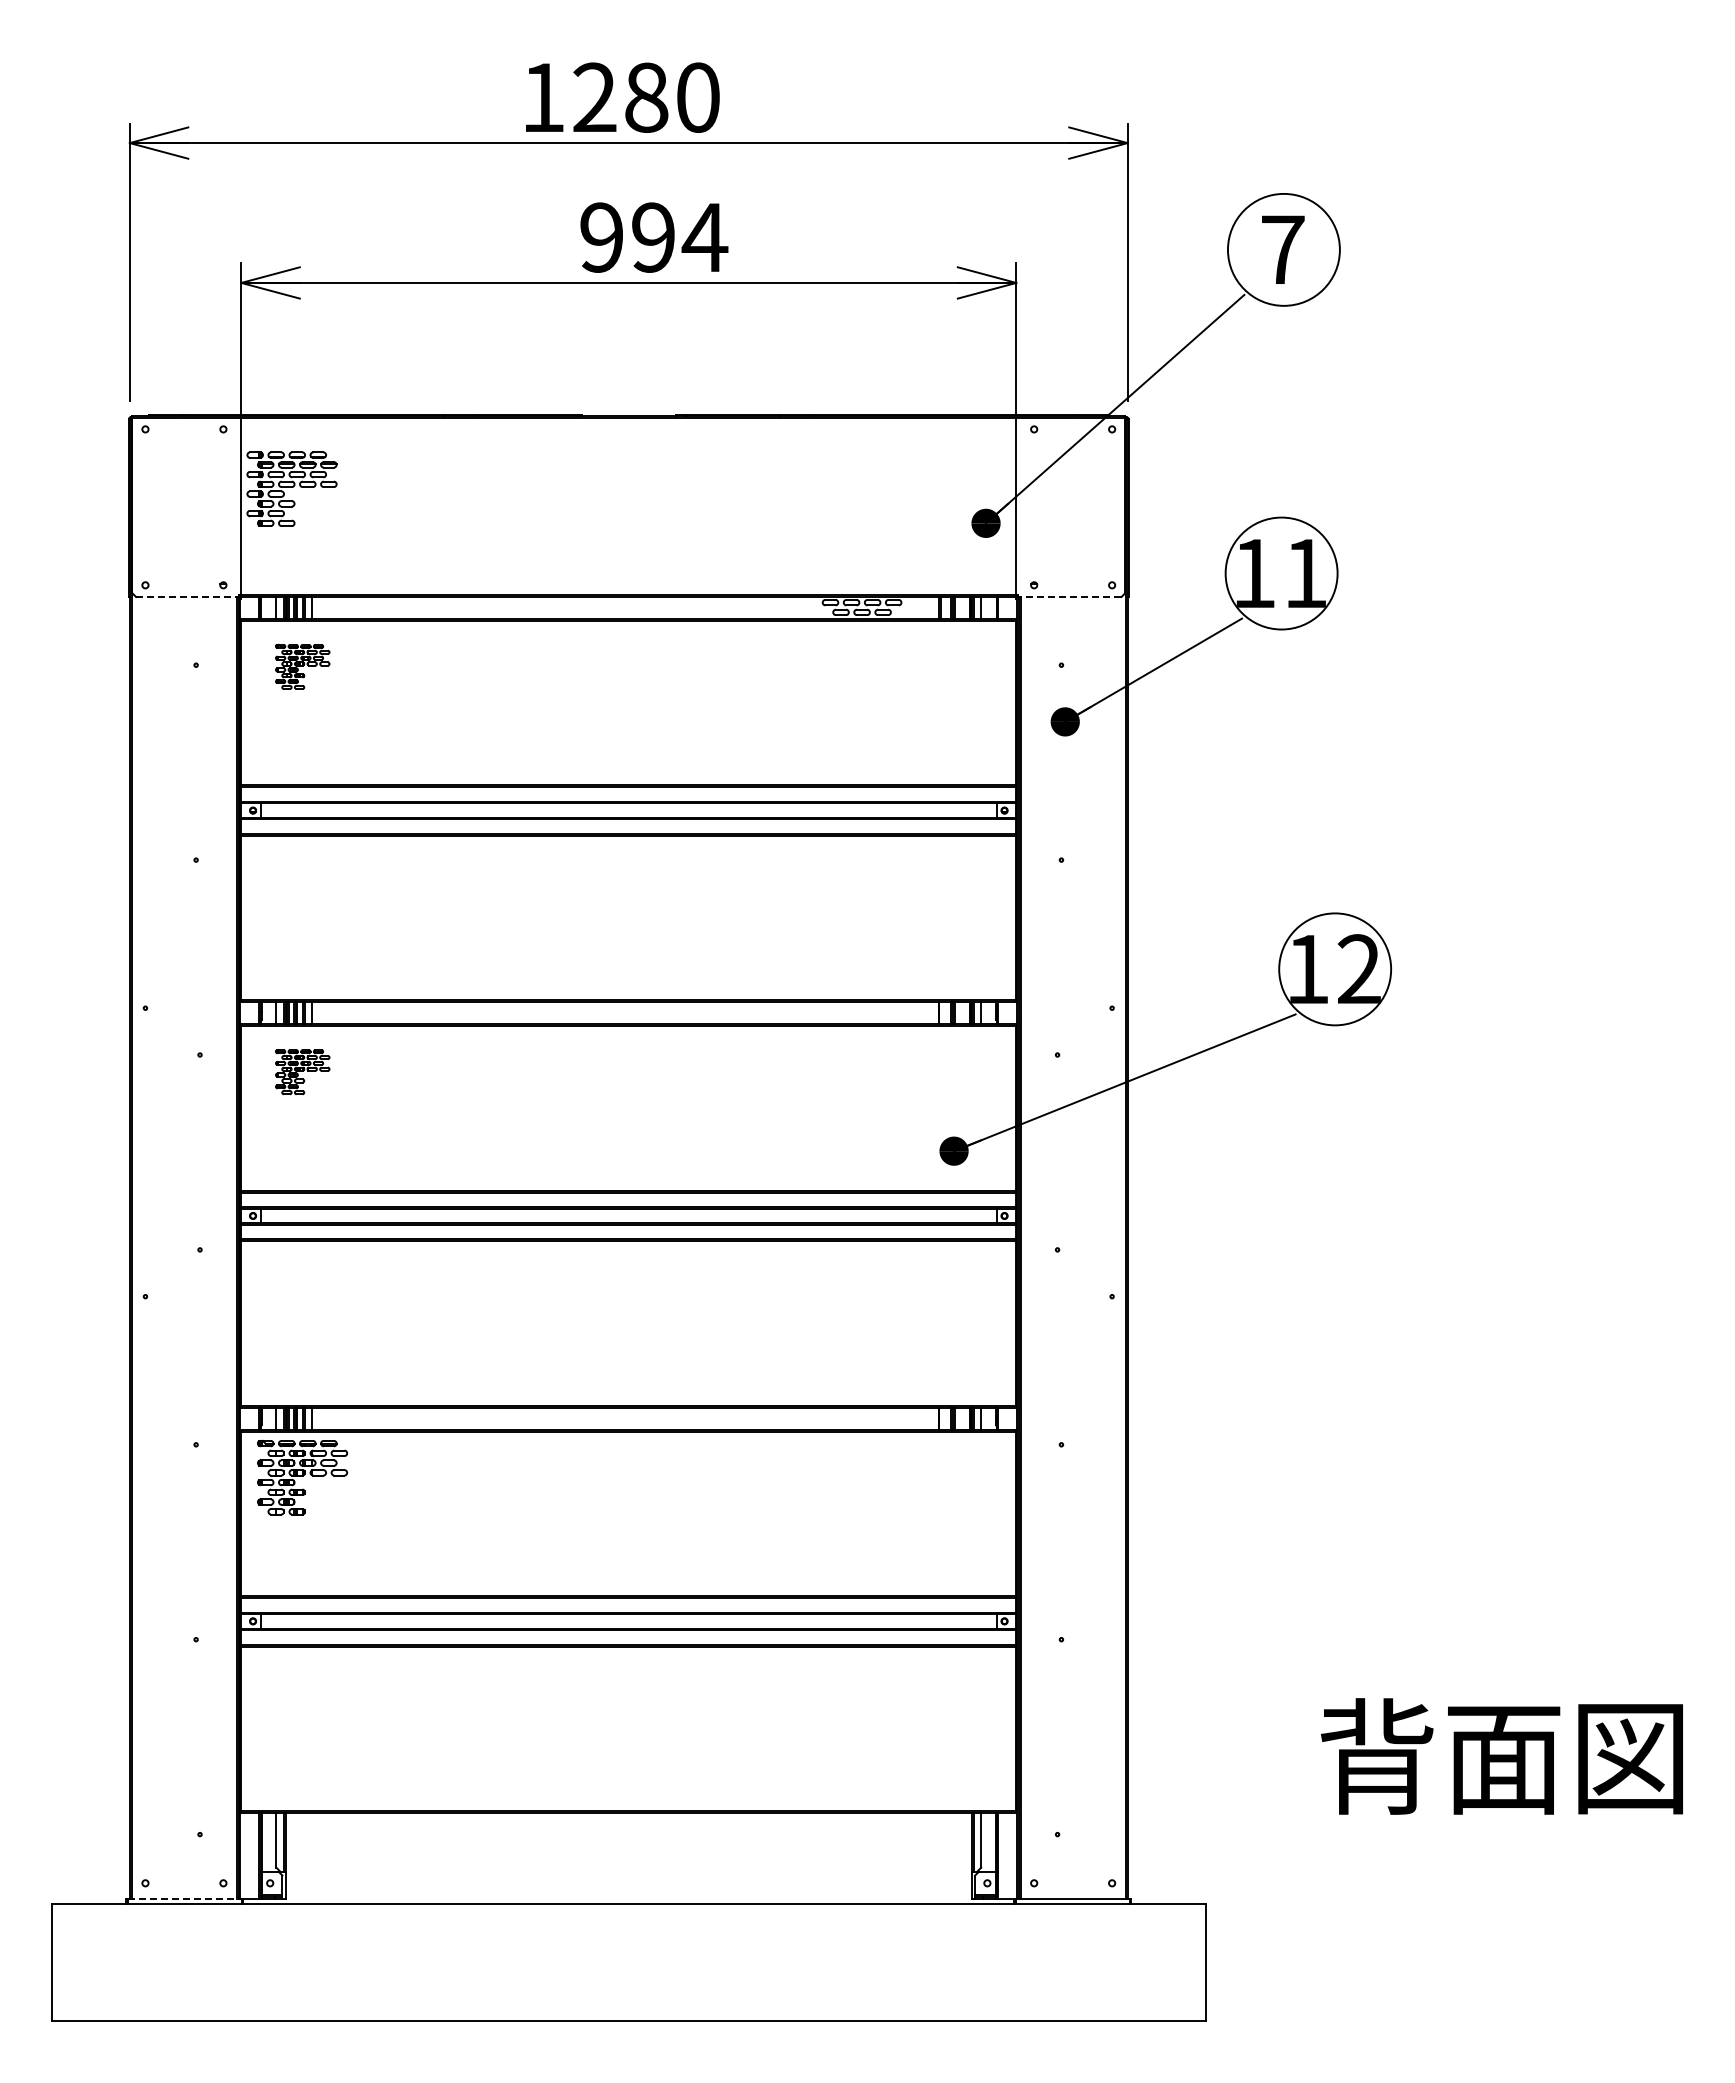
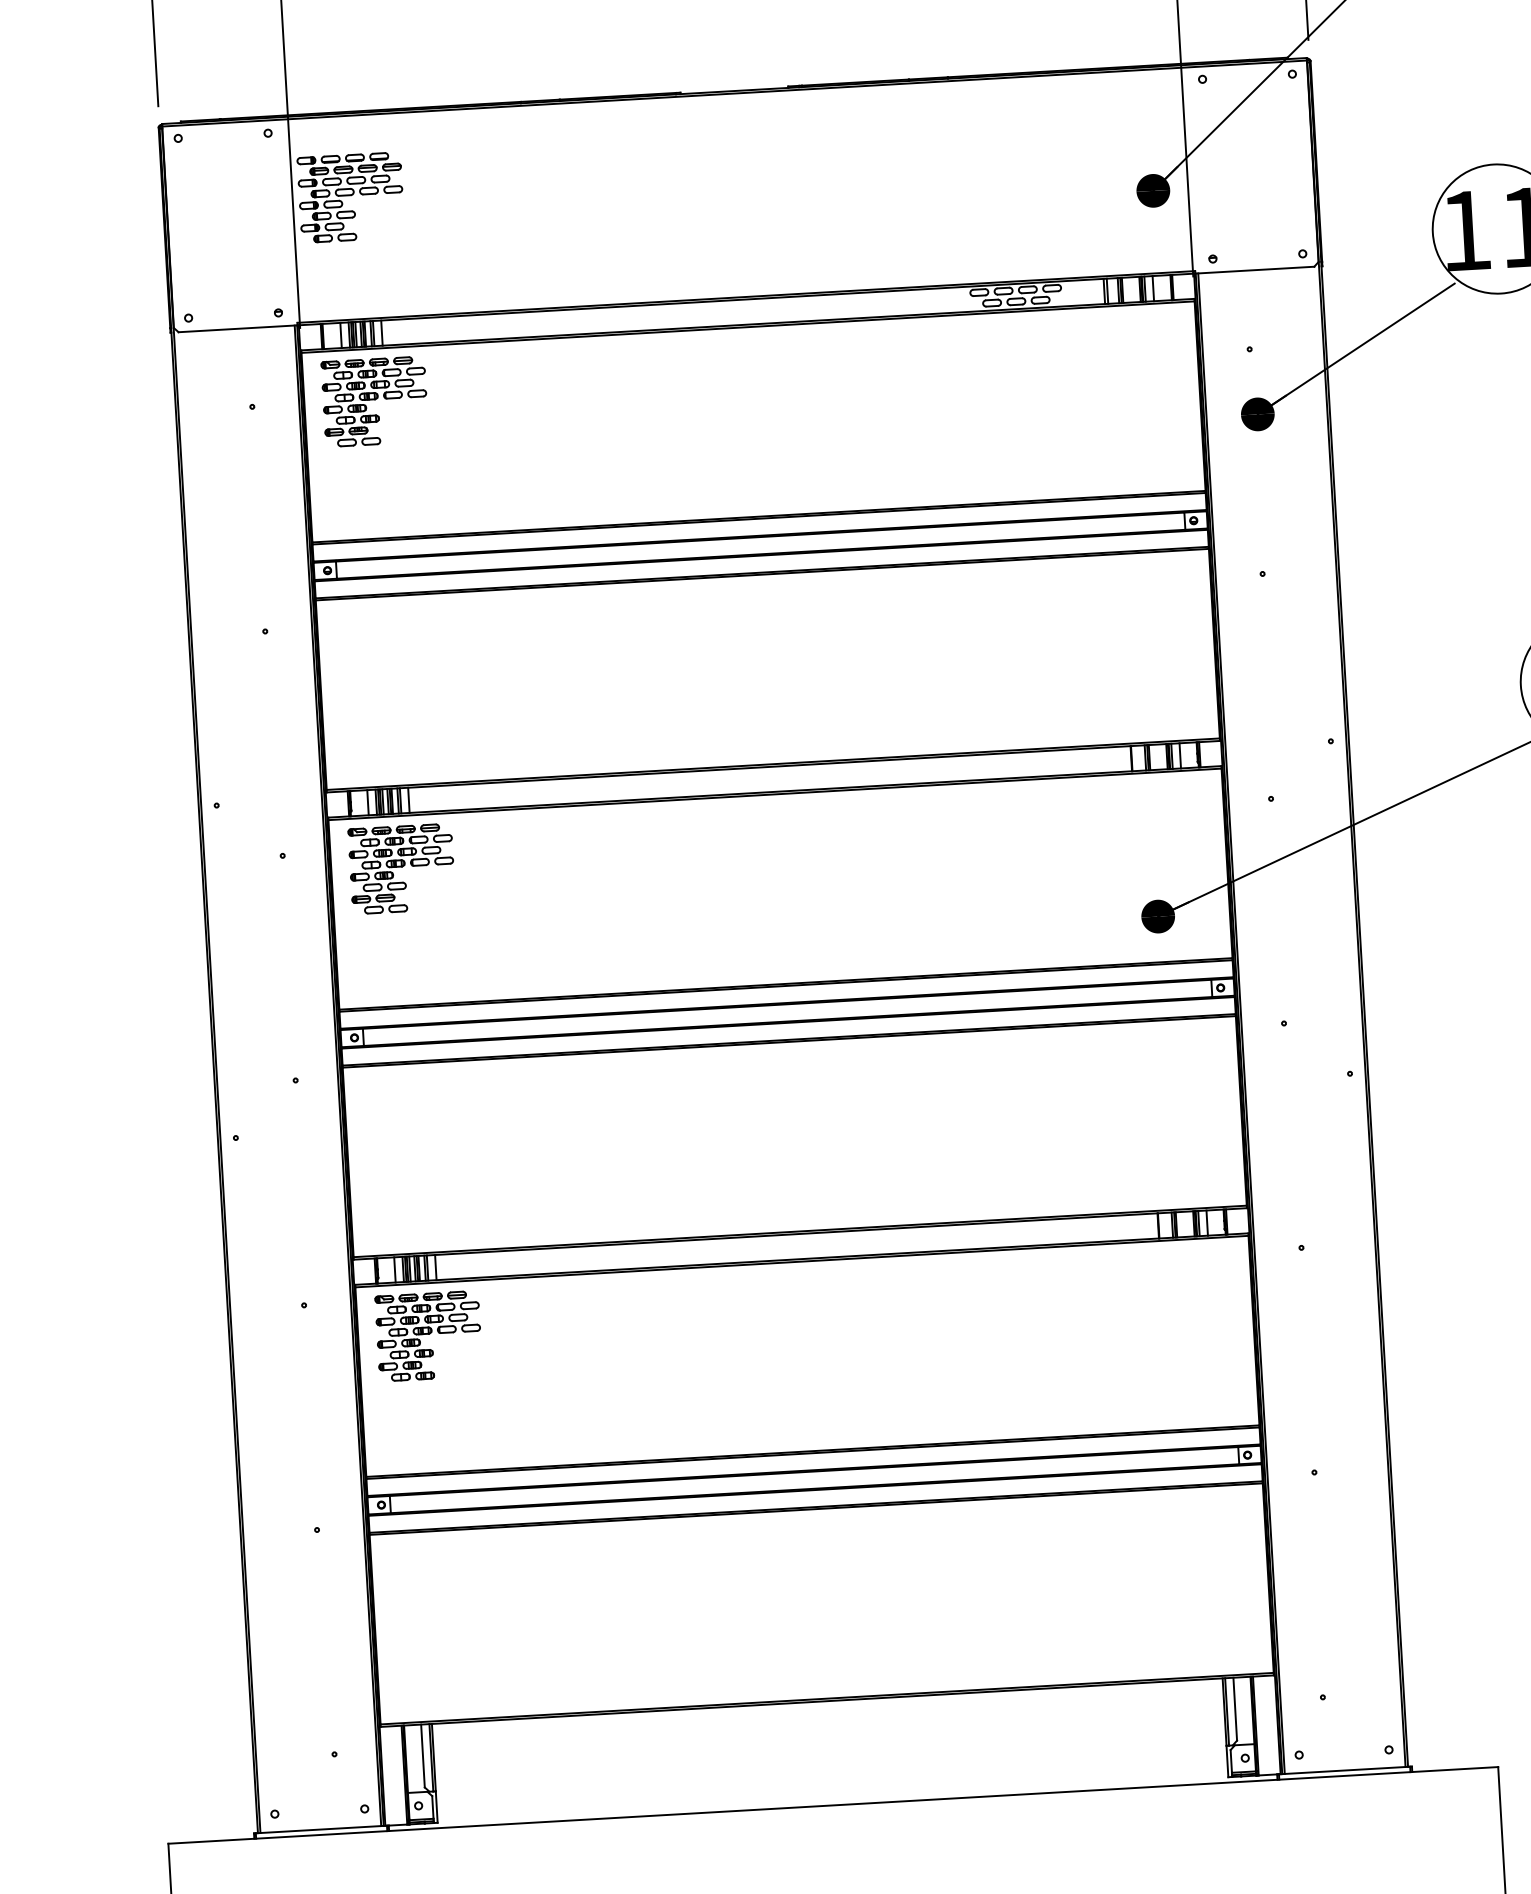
line: (187, 597) -> (237, 329), dashed -> solid
line: (1069, 597) -> (1254, 270), dashed -> solid
part: (302, 666) -> (374, 401), size x1.67
part: (302, 1071) -> (401, 868), size x1.67
line: (184, 1898) -> (320, 1829), dashed -> solid

